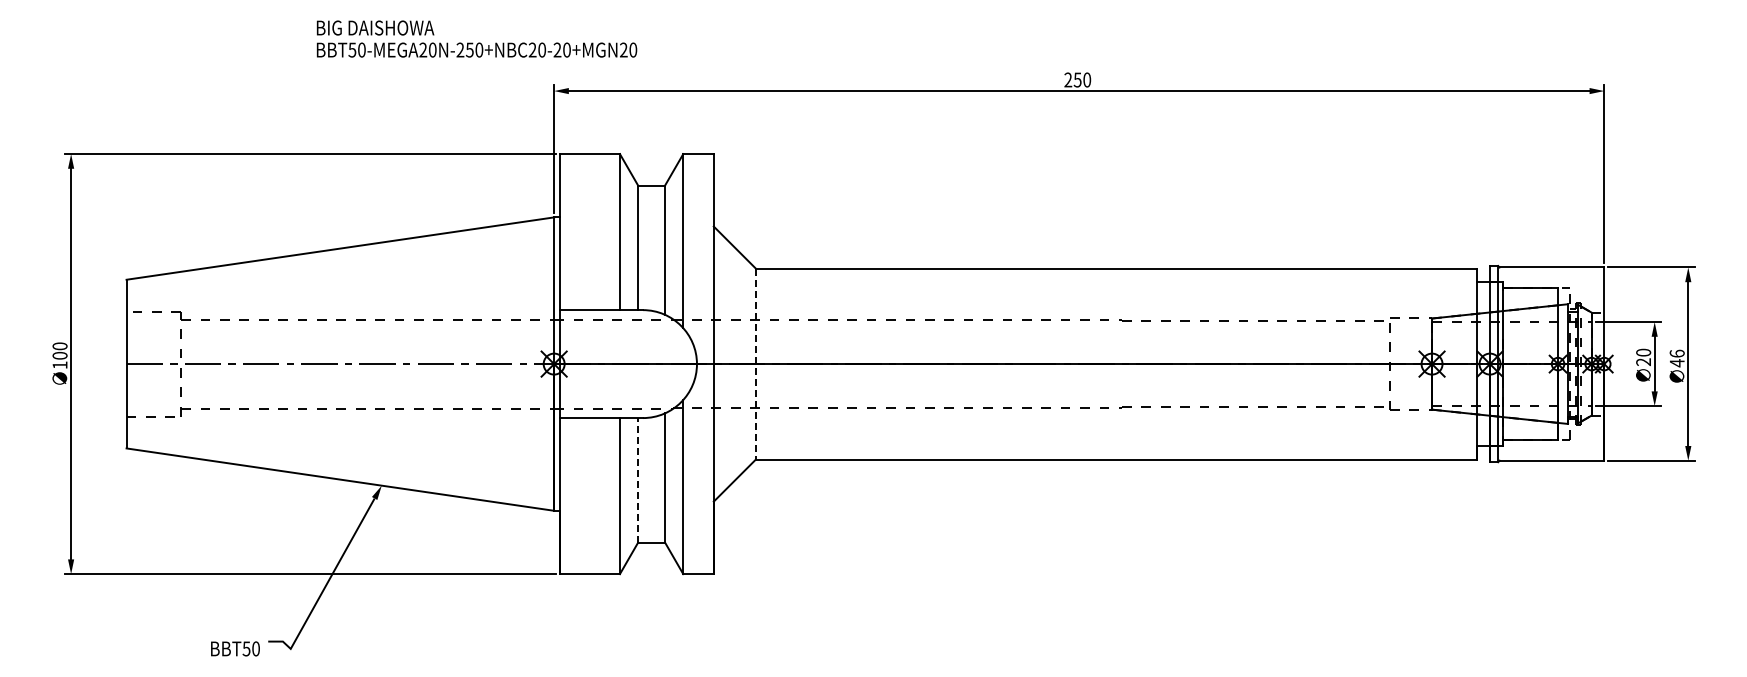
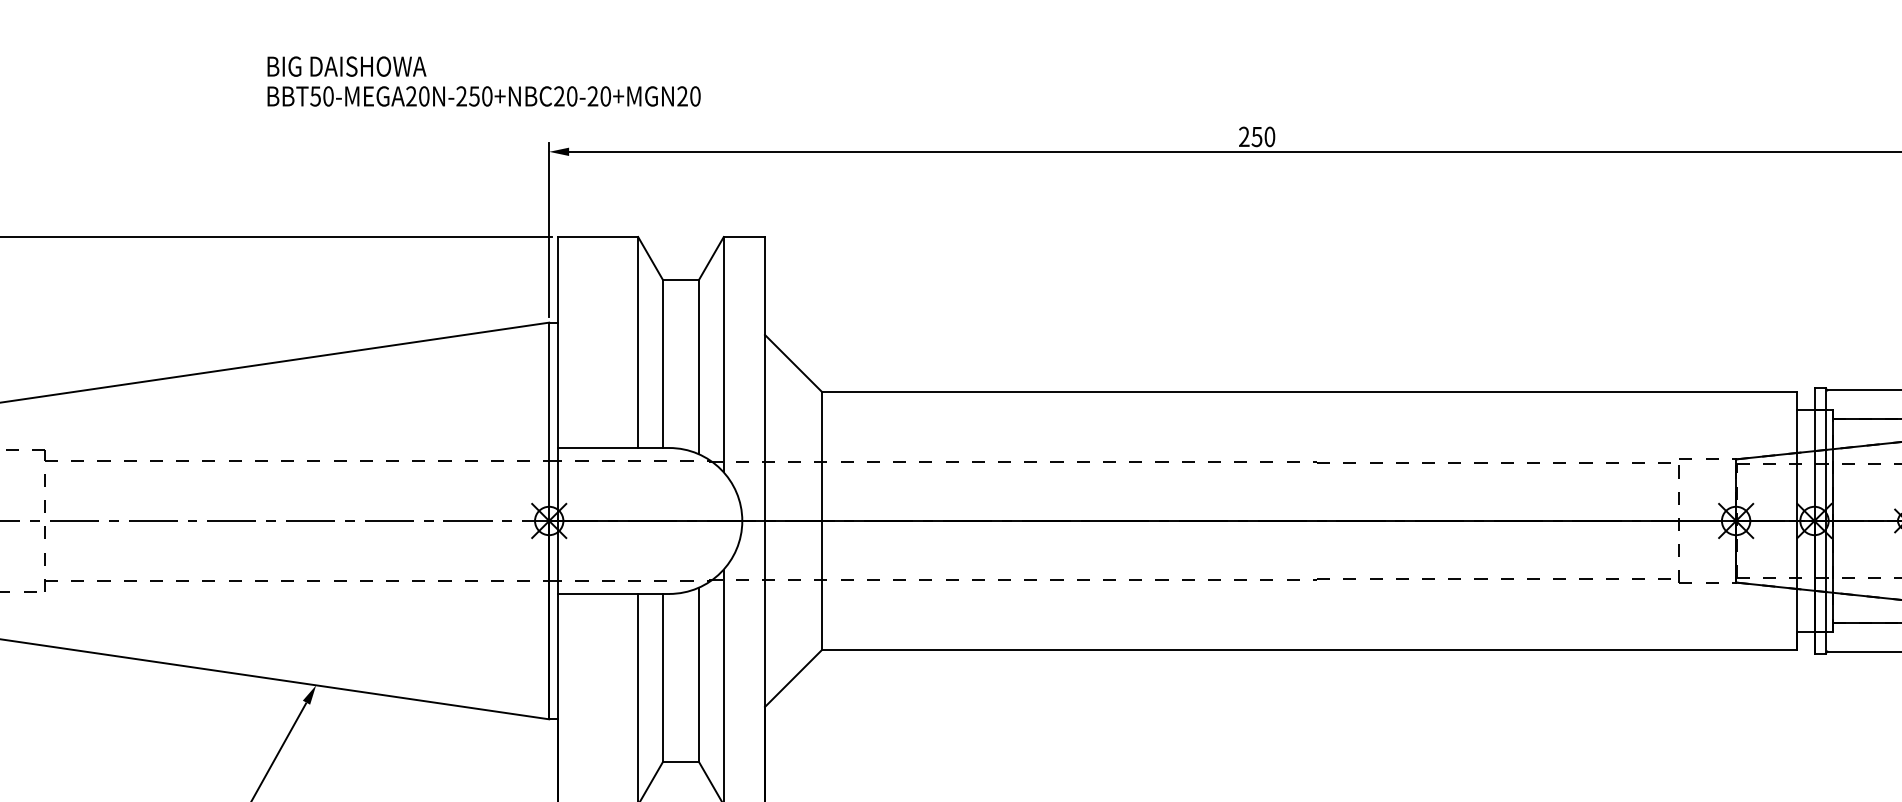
text: (476, 38) -> (483, 80), moved
line: (755, 364) -> (821, 521), dashed -> solid
line: (638, 479) -> (663, 676), dashed -> solid

